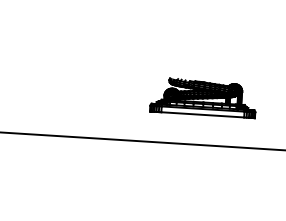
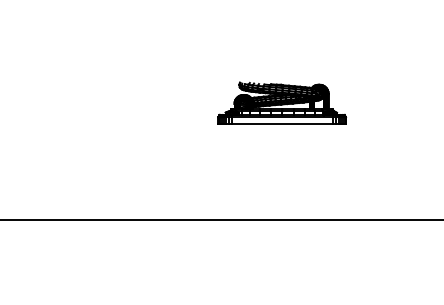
part: (203, 96) -> (282, 102), moved

